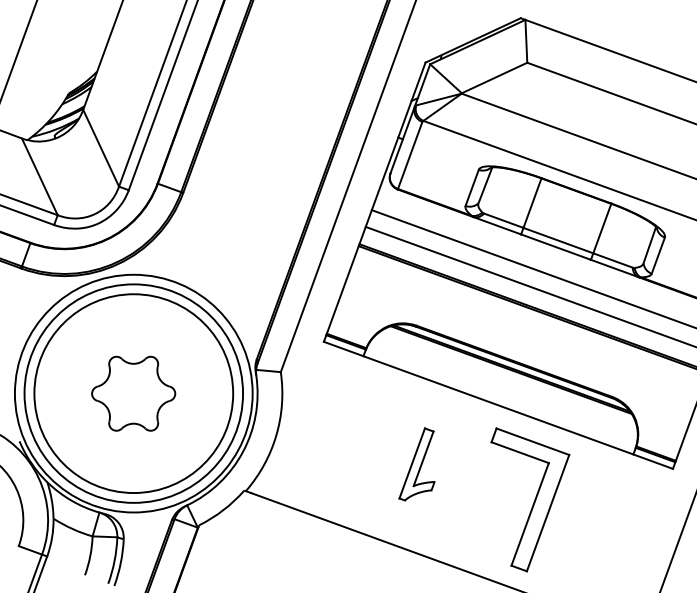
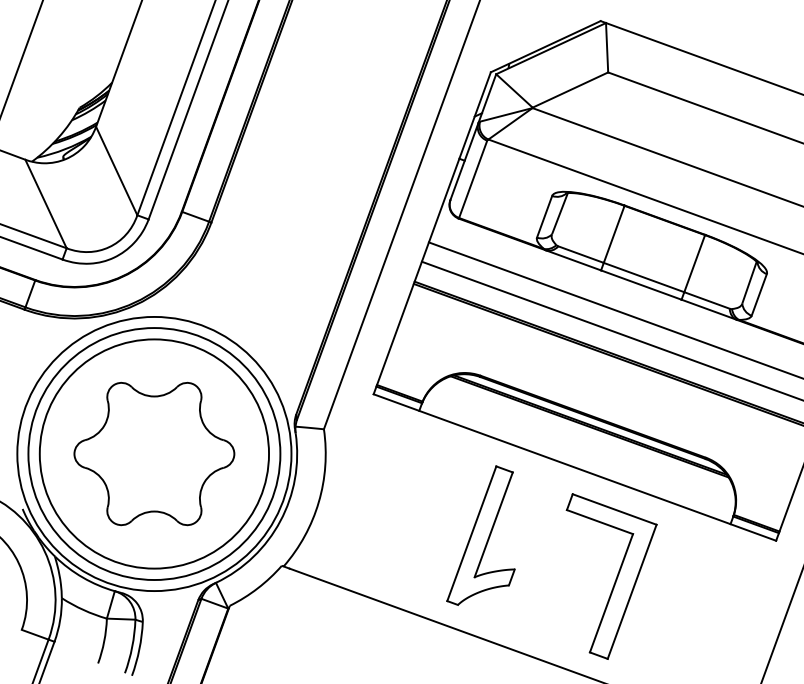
part: (133, 393) -> (154, 453), size x1.67
part: (416, 464) -> (480, 535), size x1.67

